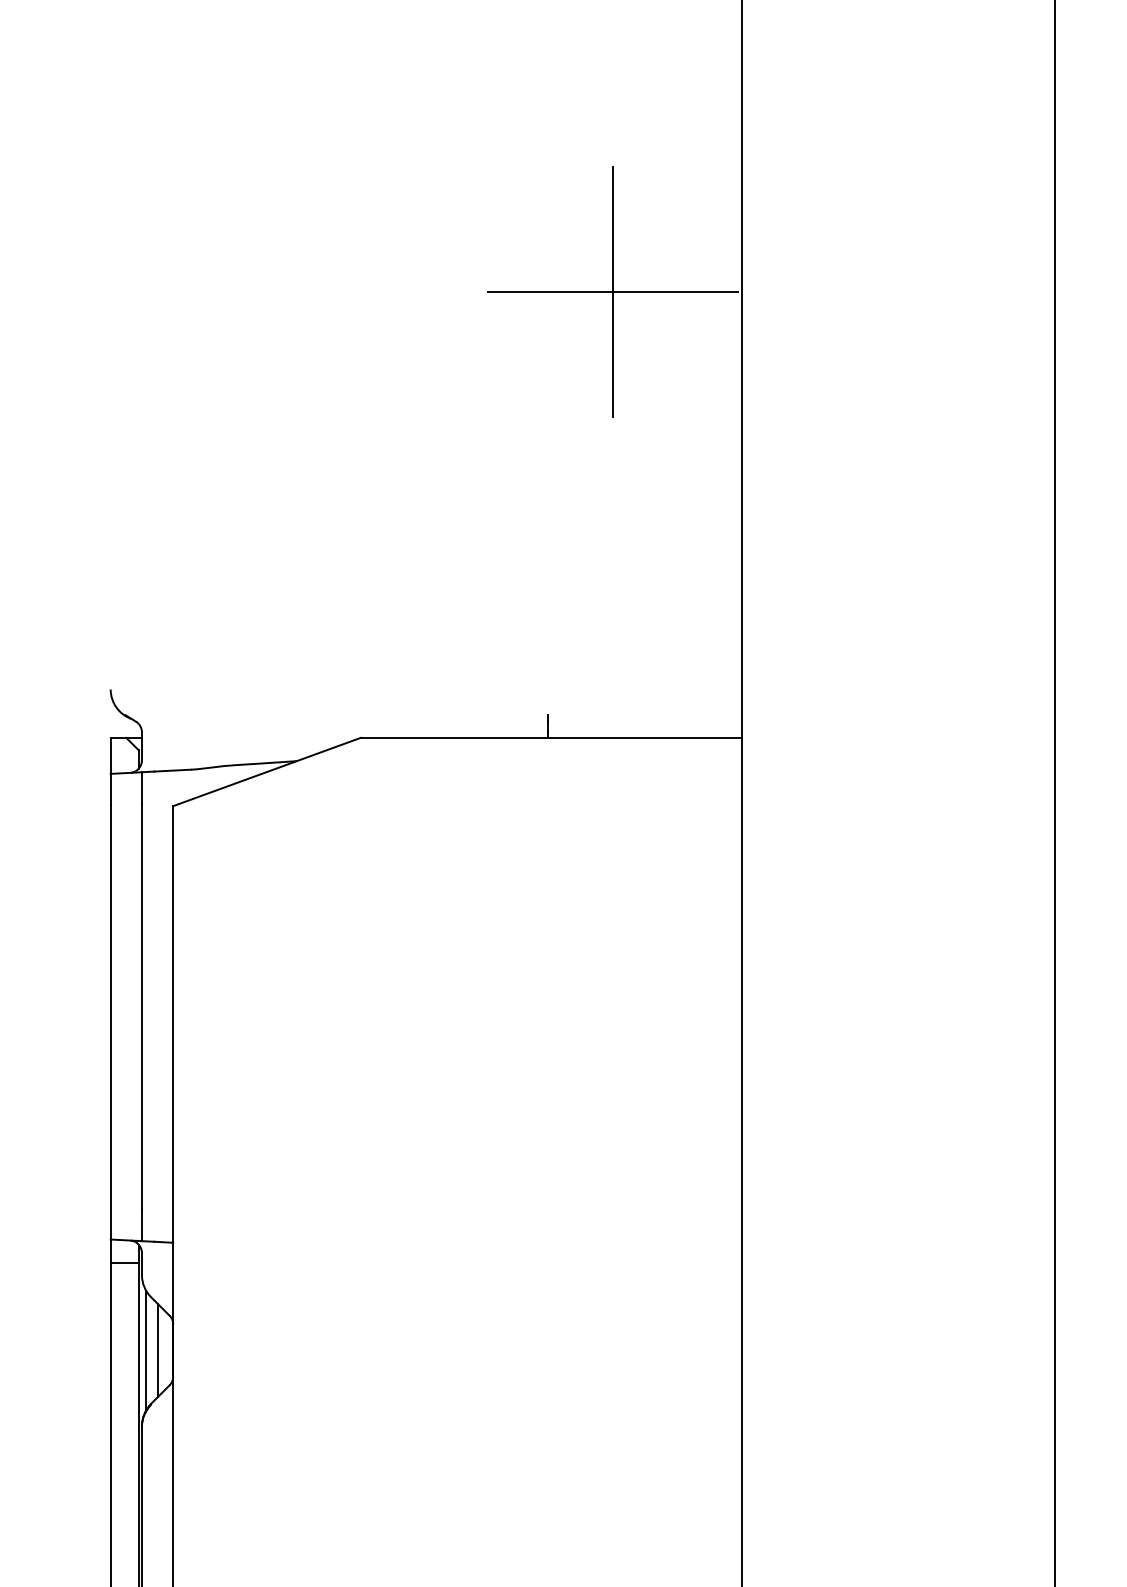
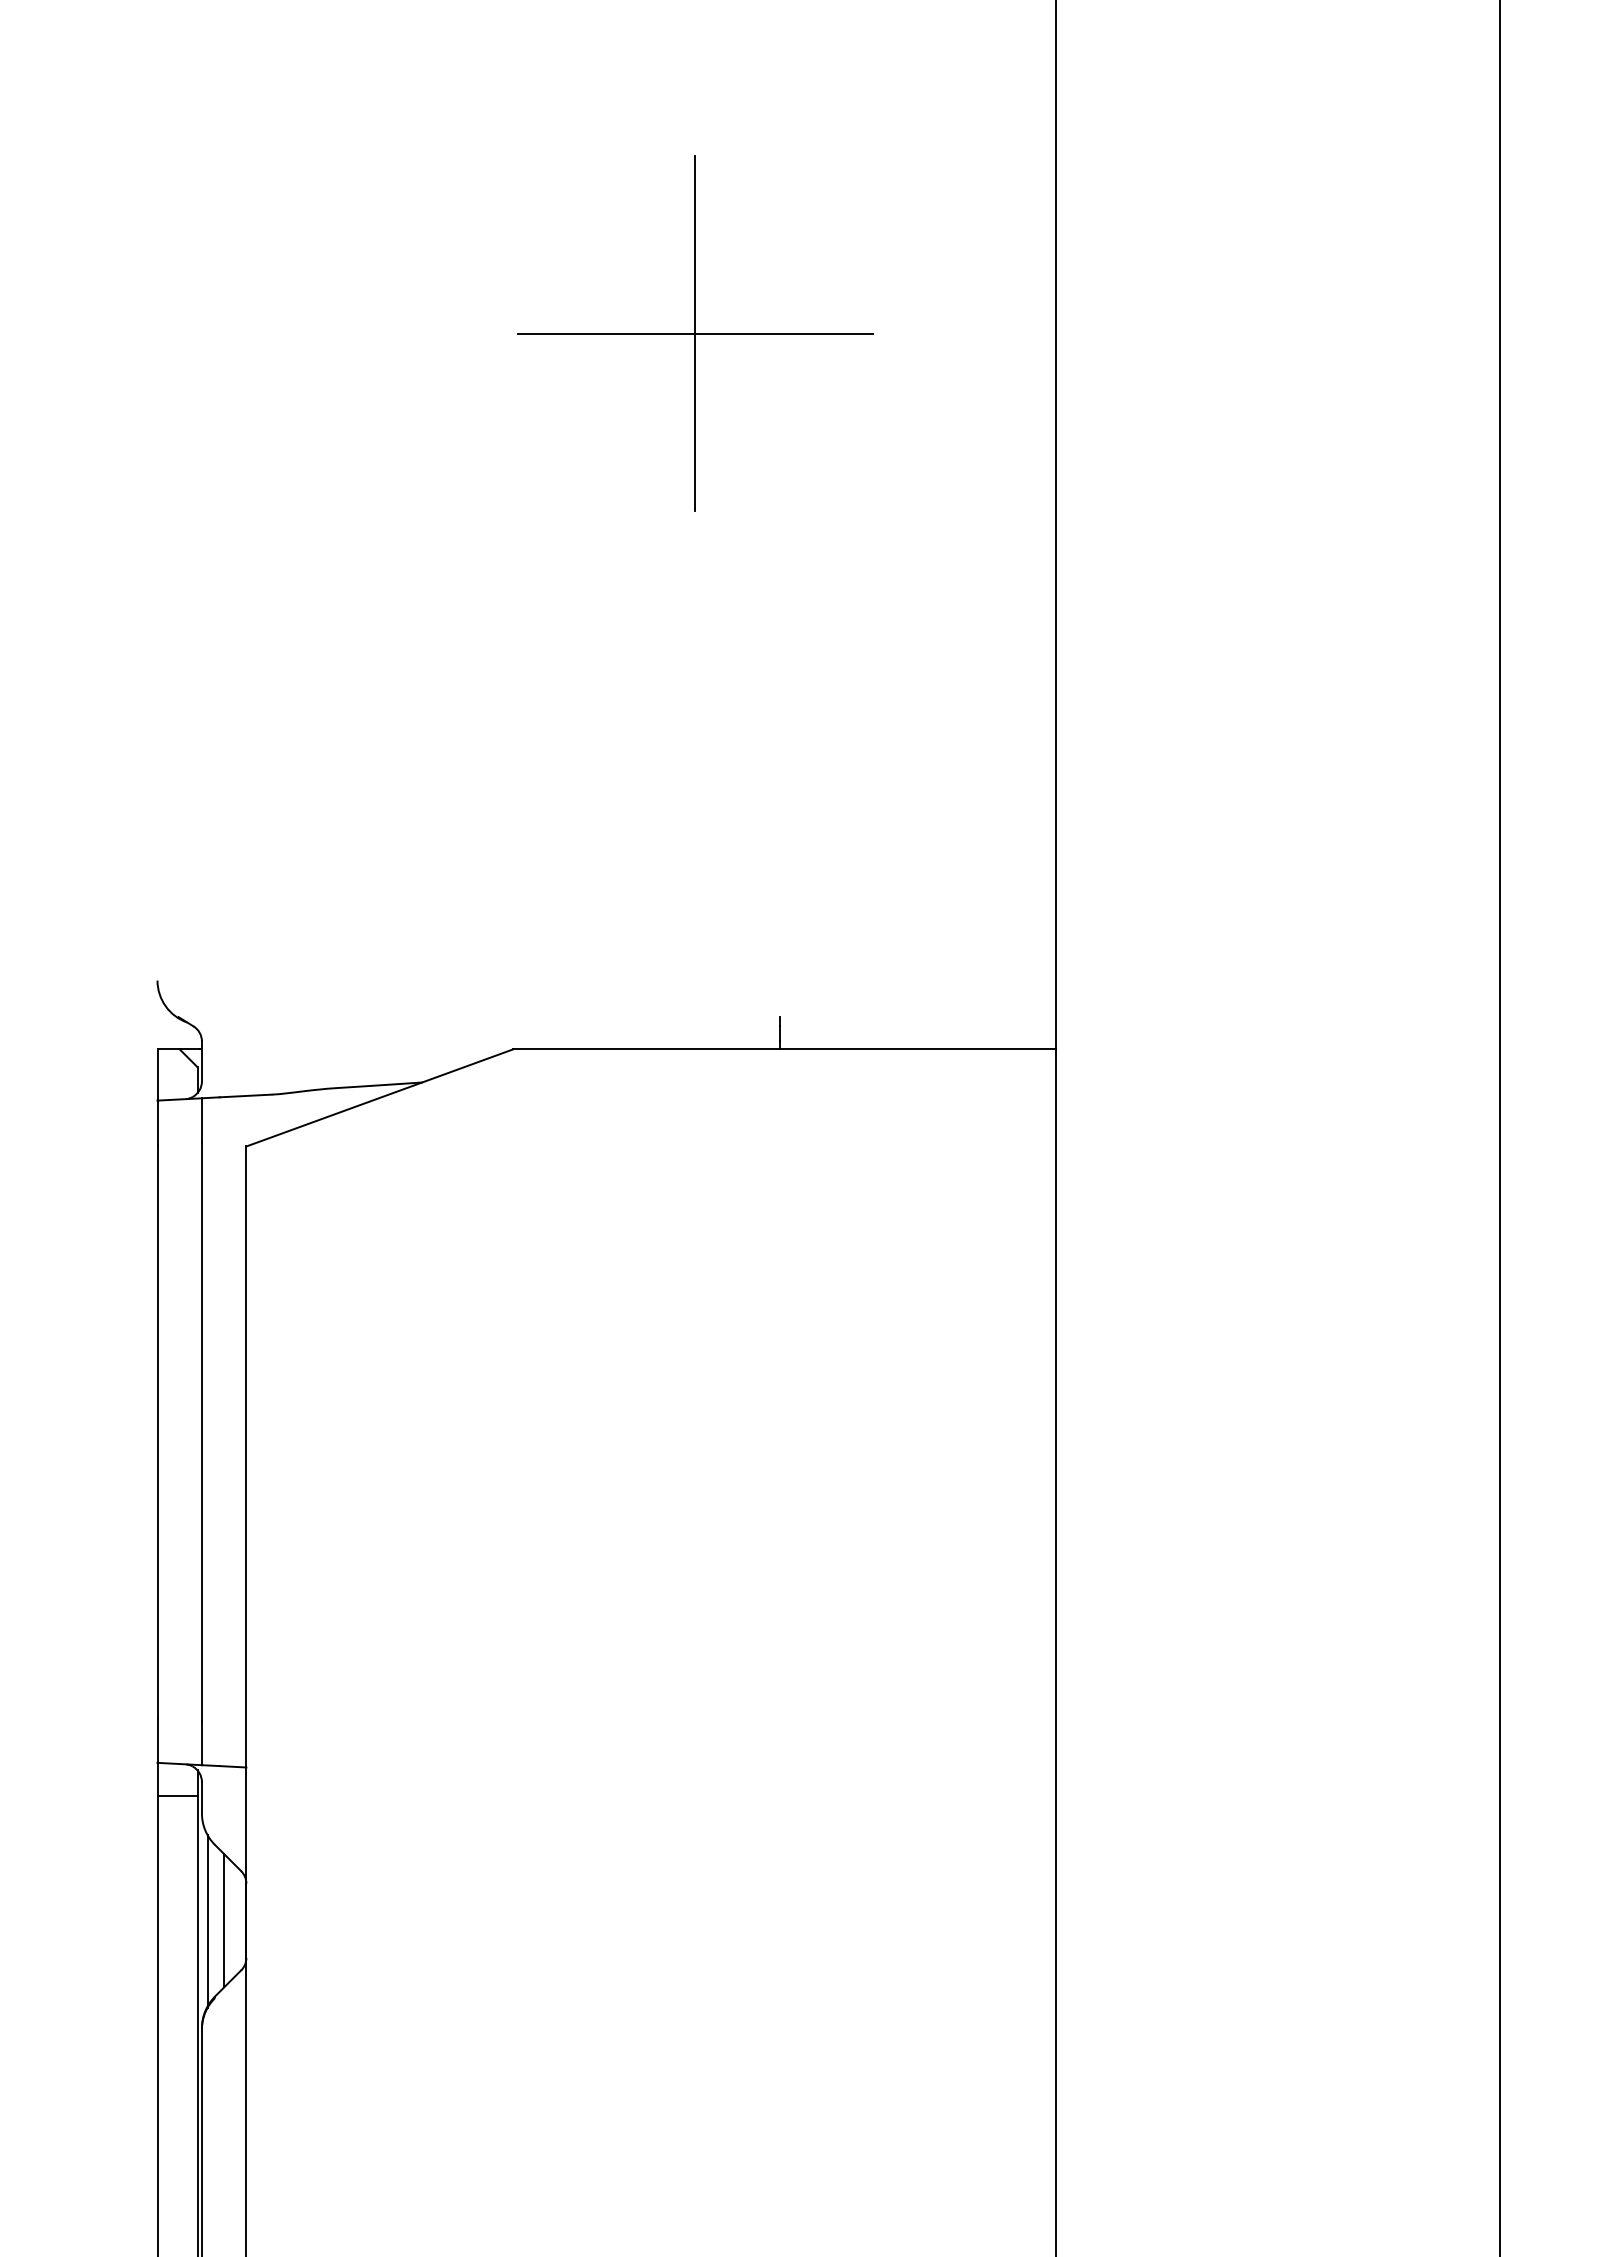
part: (612, 292) -> (695, 333), moved

